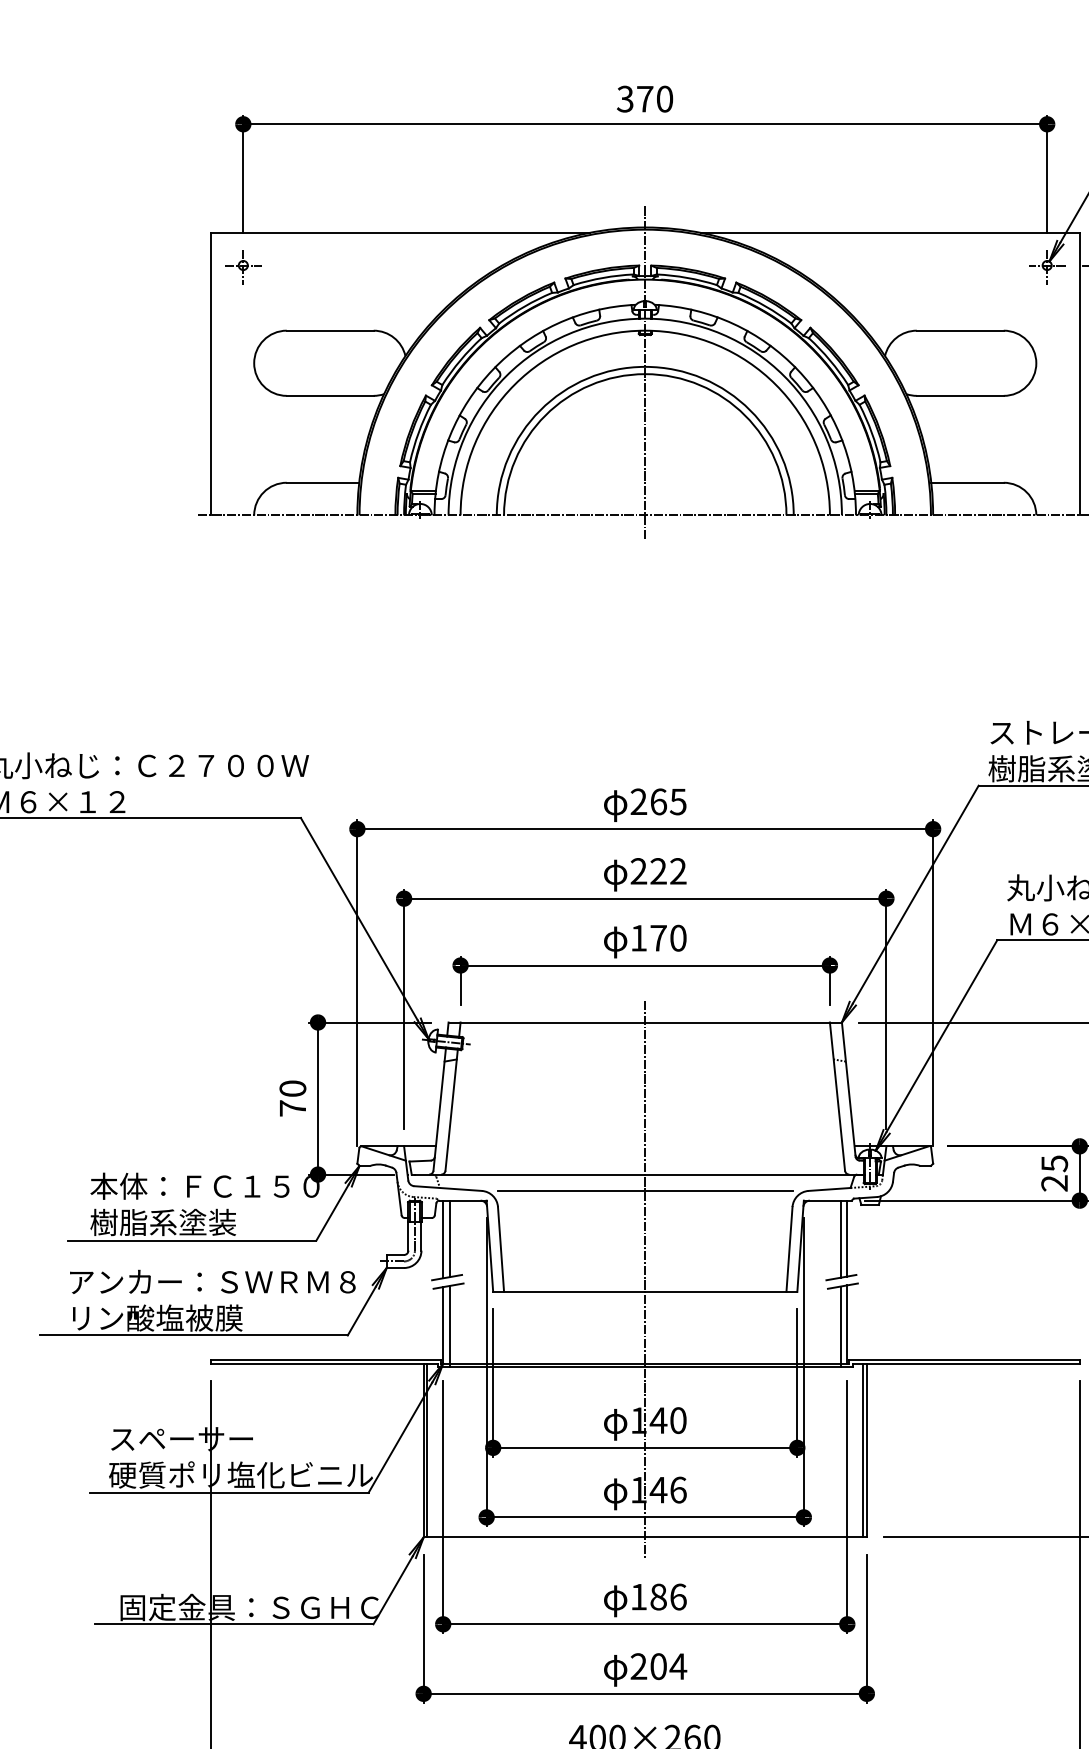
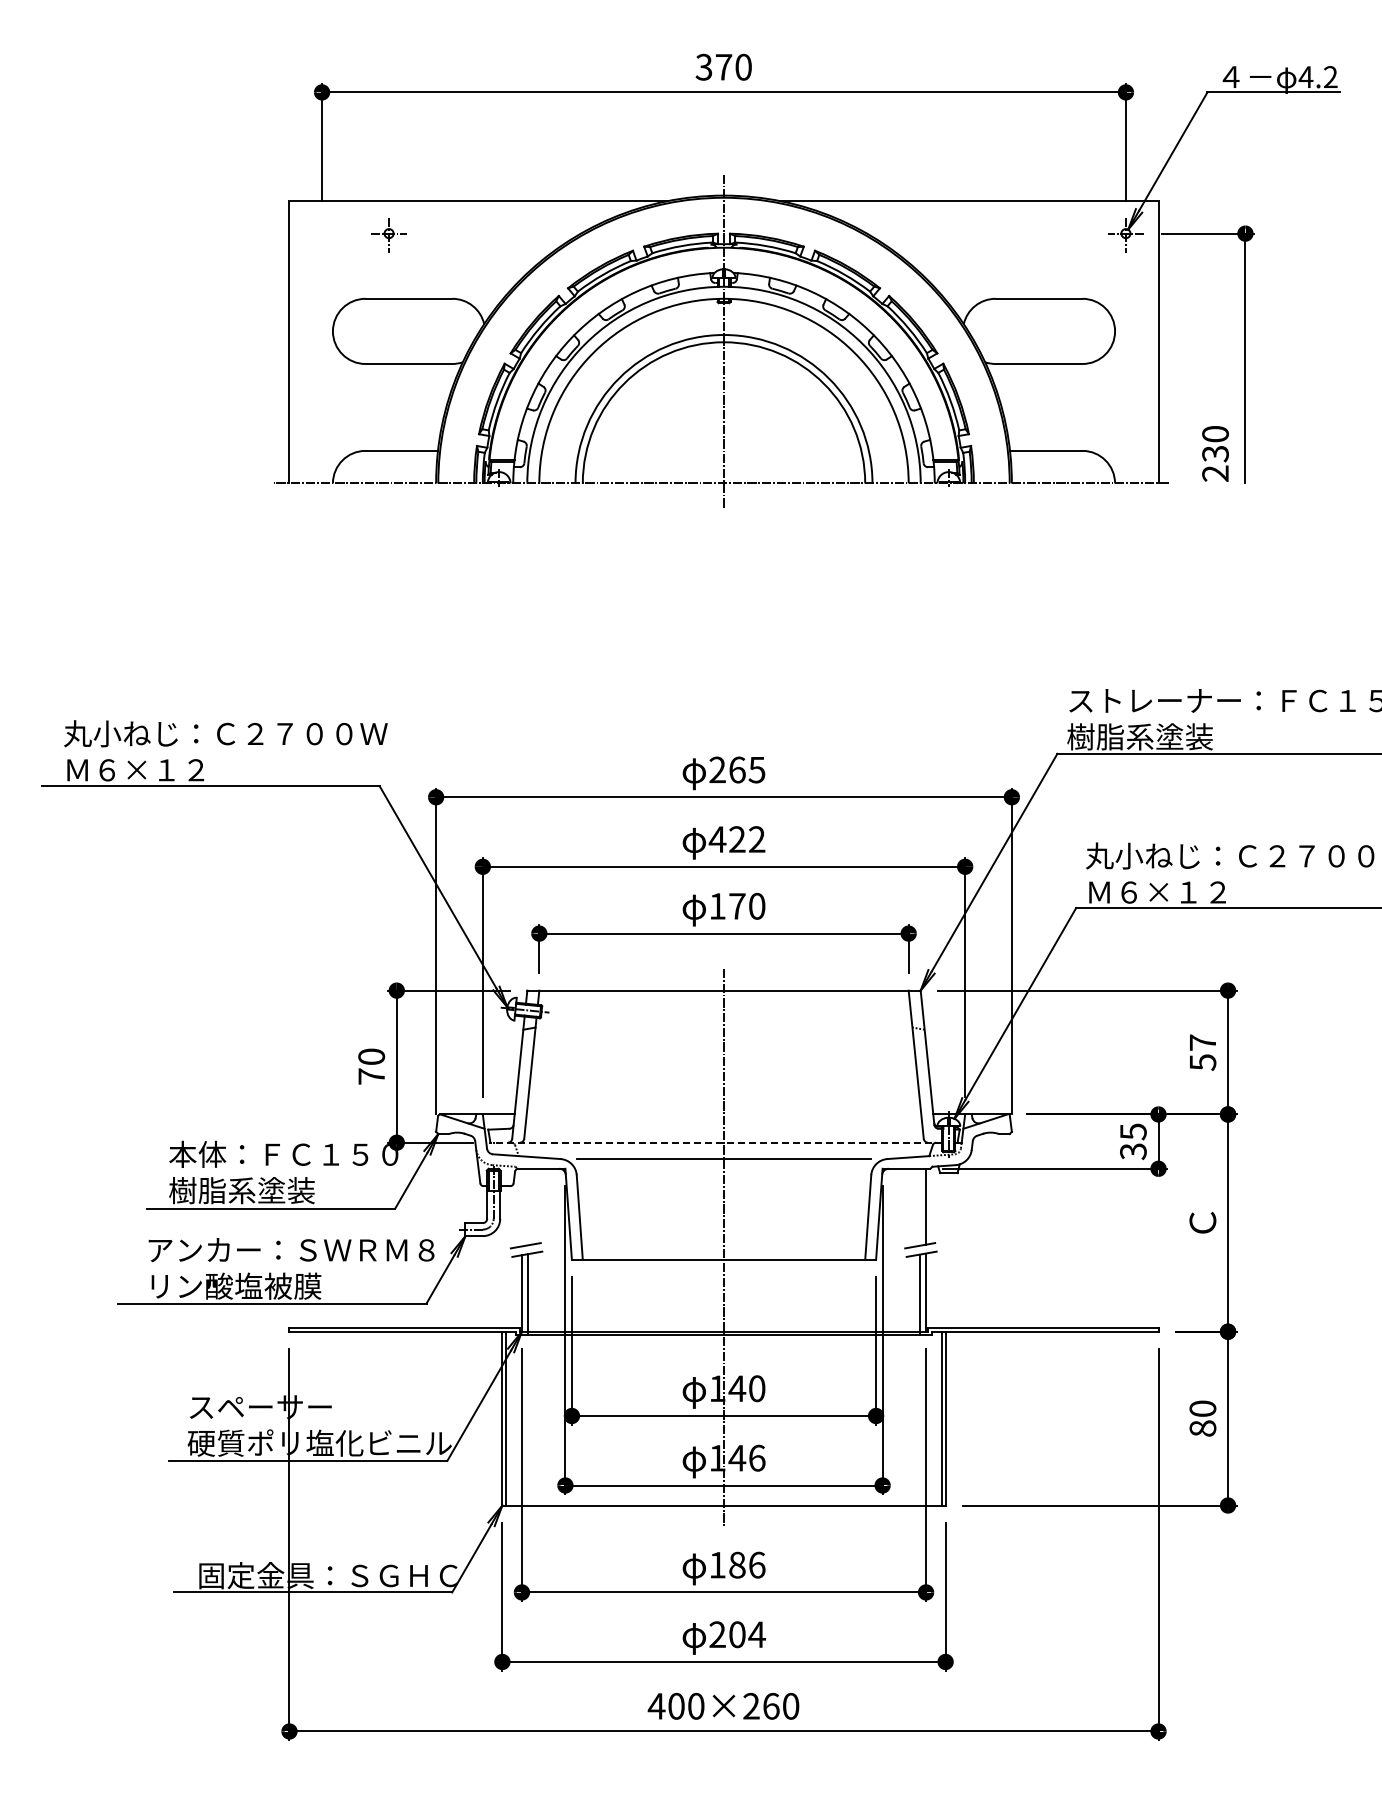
part: (242, 267) -> (388, 235), moved
text: (638, 871) -> (717, 839), 222 -> 422
line: (637, 1174) -> (716, 1142), solid -> dashed
text: (1054, 1183) -> (1133, 1151), 25 -> 35
line: (449, 1238) -> (528, 1206), removed
line: (840, 1238) -> (919, 1206), removed
line: (442, 1239) -> (521, 1207), removed

